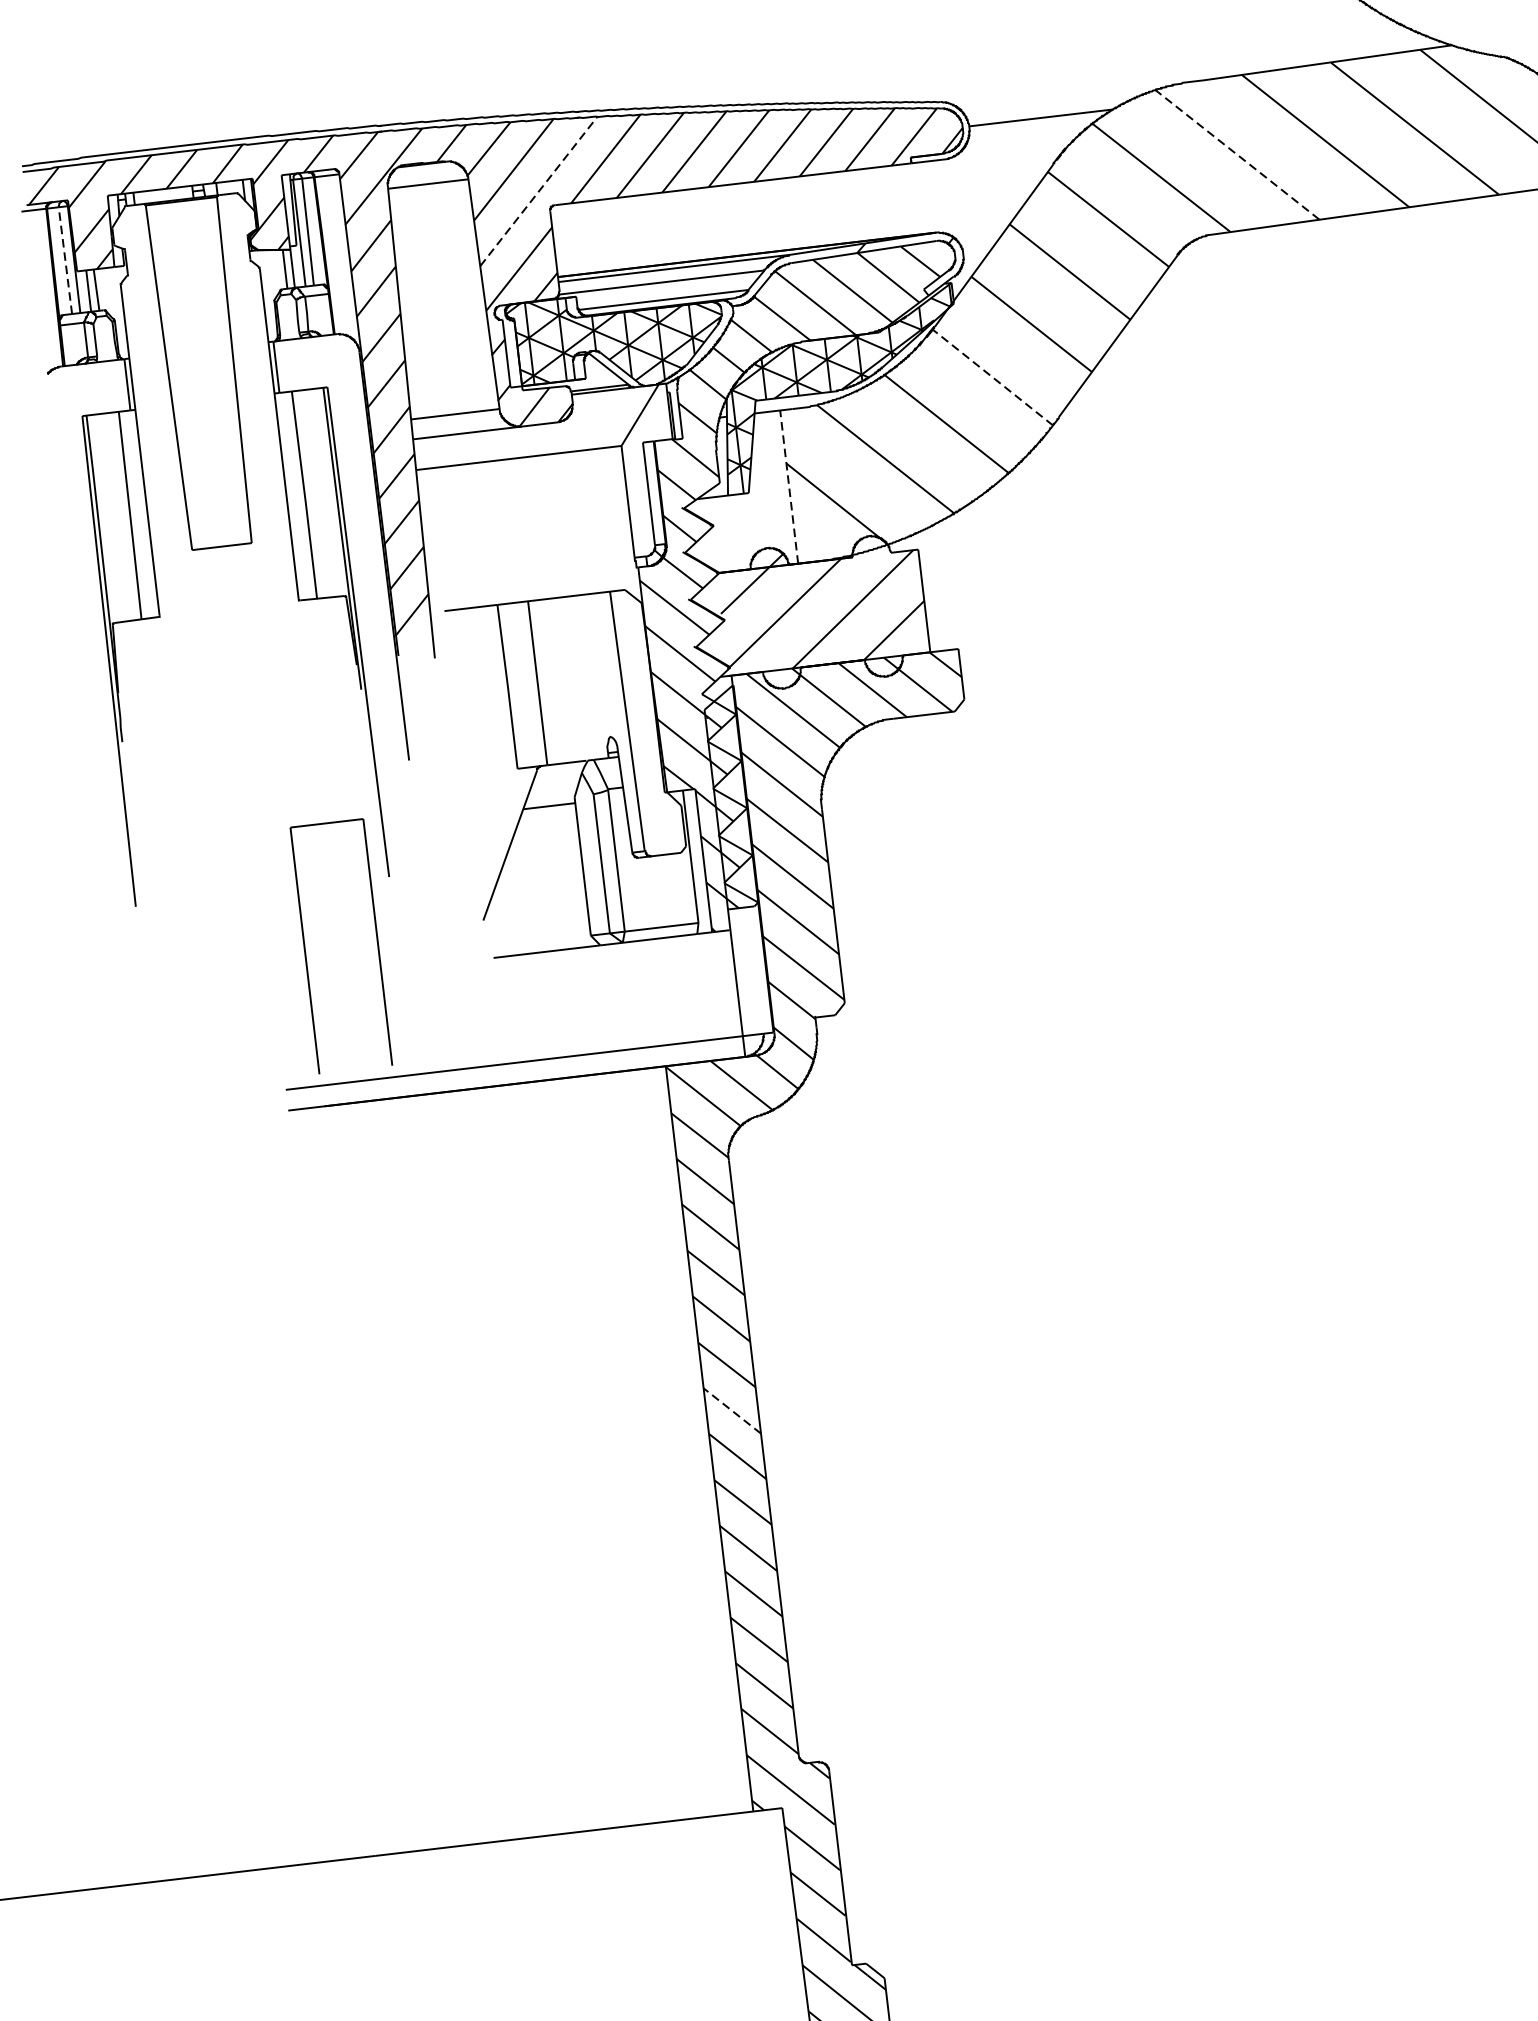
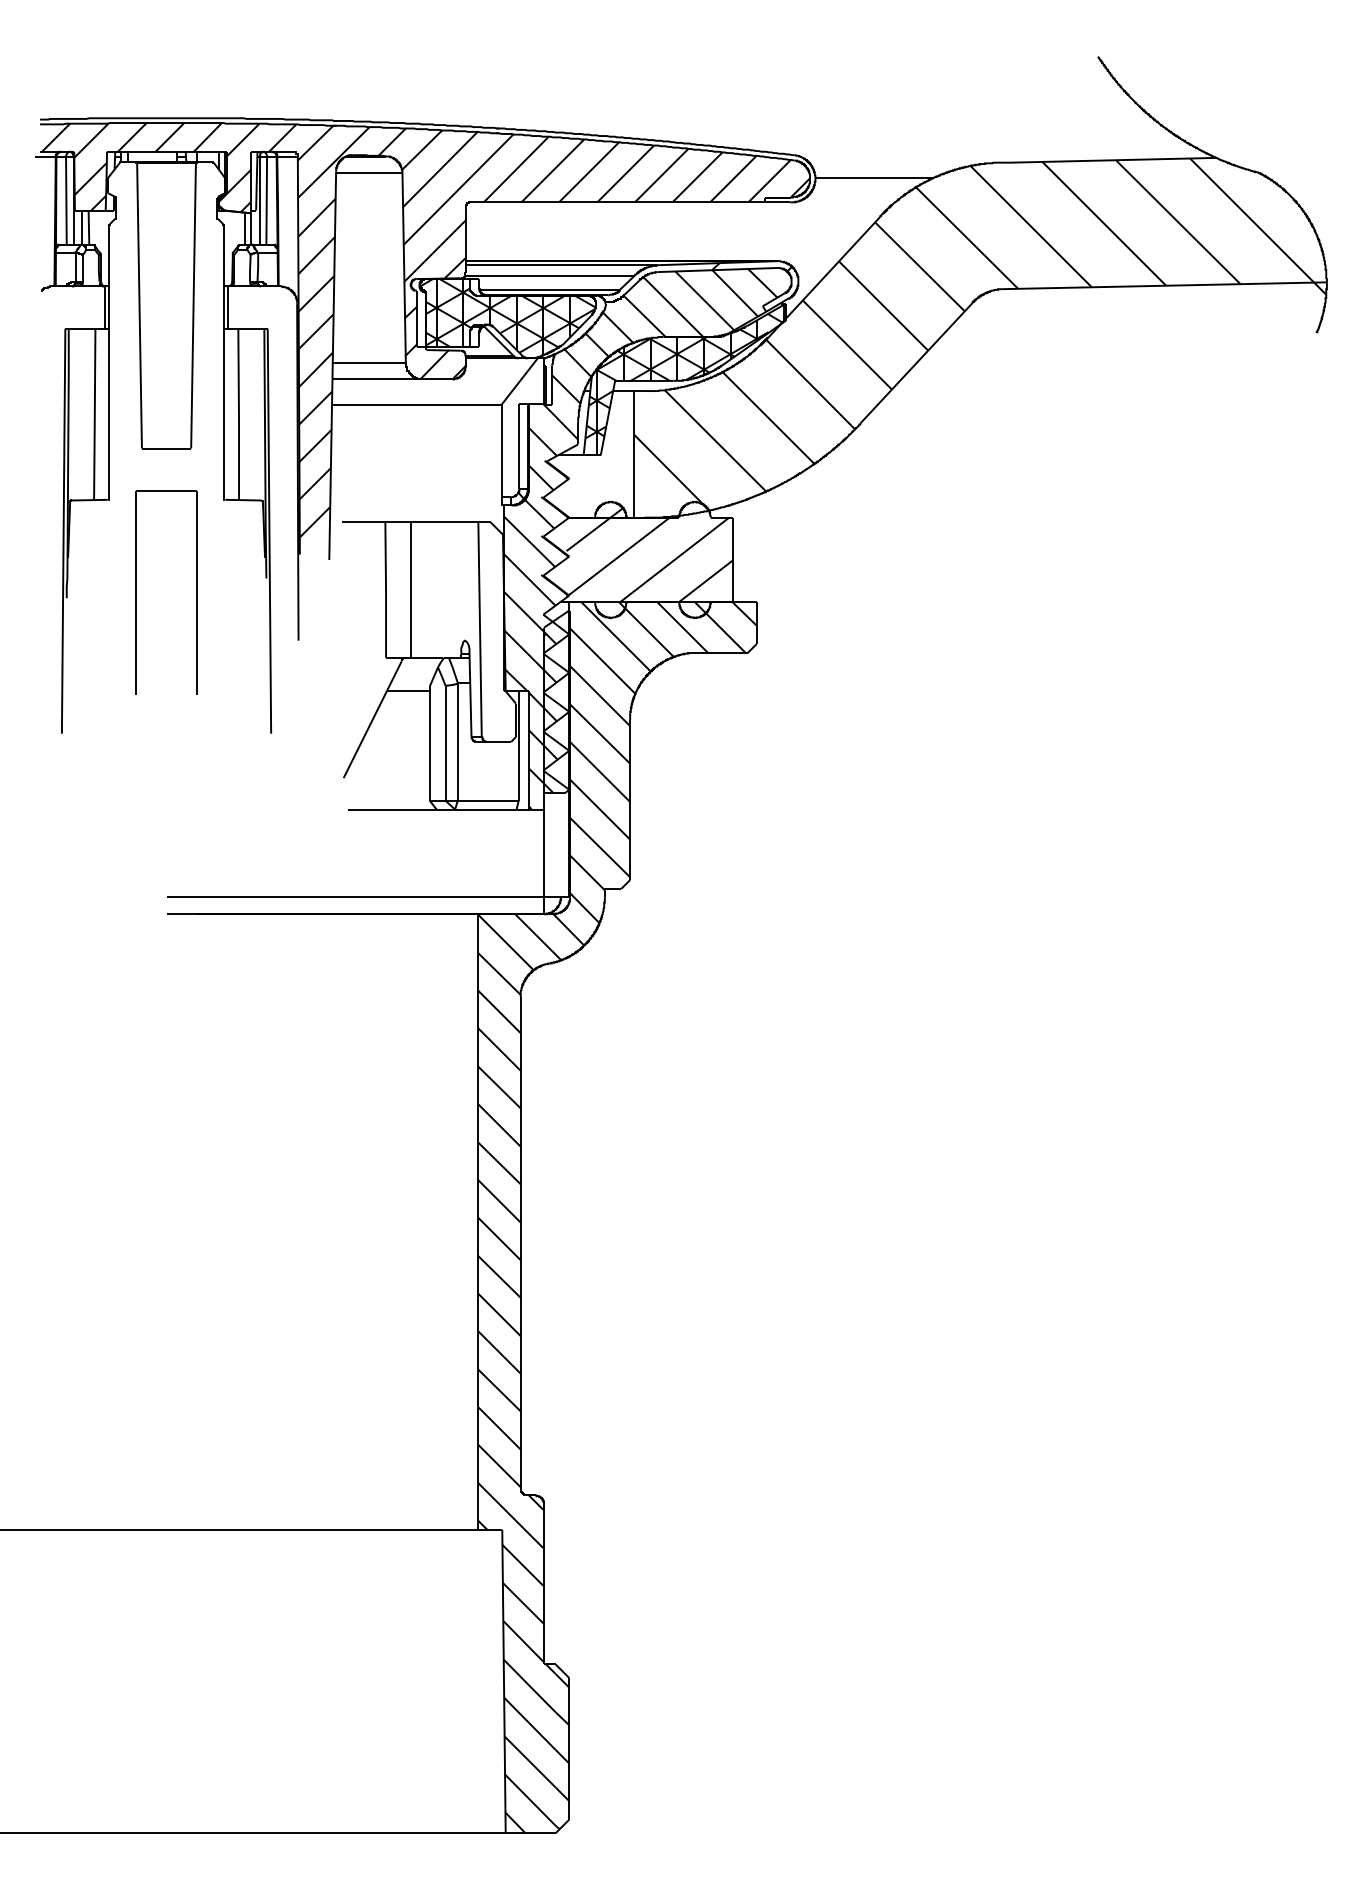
line: (1237, 154) -> (1031, 226), dashed -> solid
line: (538, 191) -> (458, 189), dashed -> solid
line: (65, 260) -> (66, 200), dashed -> solid
line: (992, 377) -> (810, 384), dashed -> solid
line: (789, 486) -> (634, 453), dashed -> solid
part: (304, 950) -> (136, 592), moved
line: (732, 1411) -> (499, 1201), dashed -> solid

